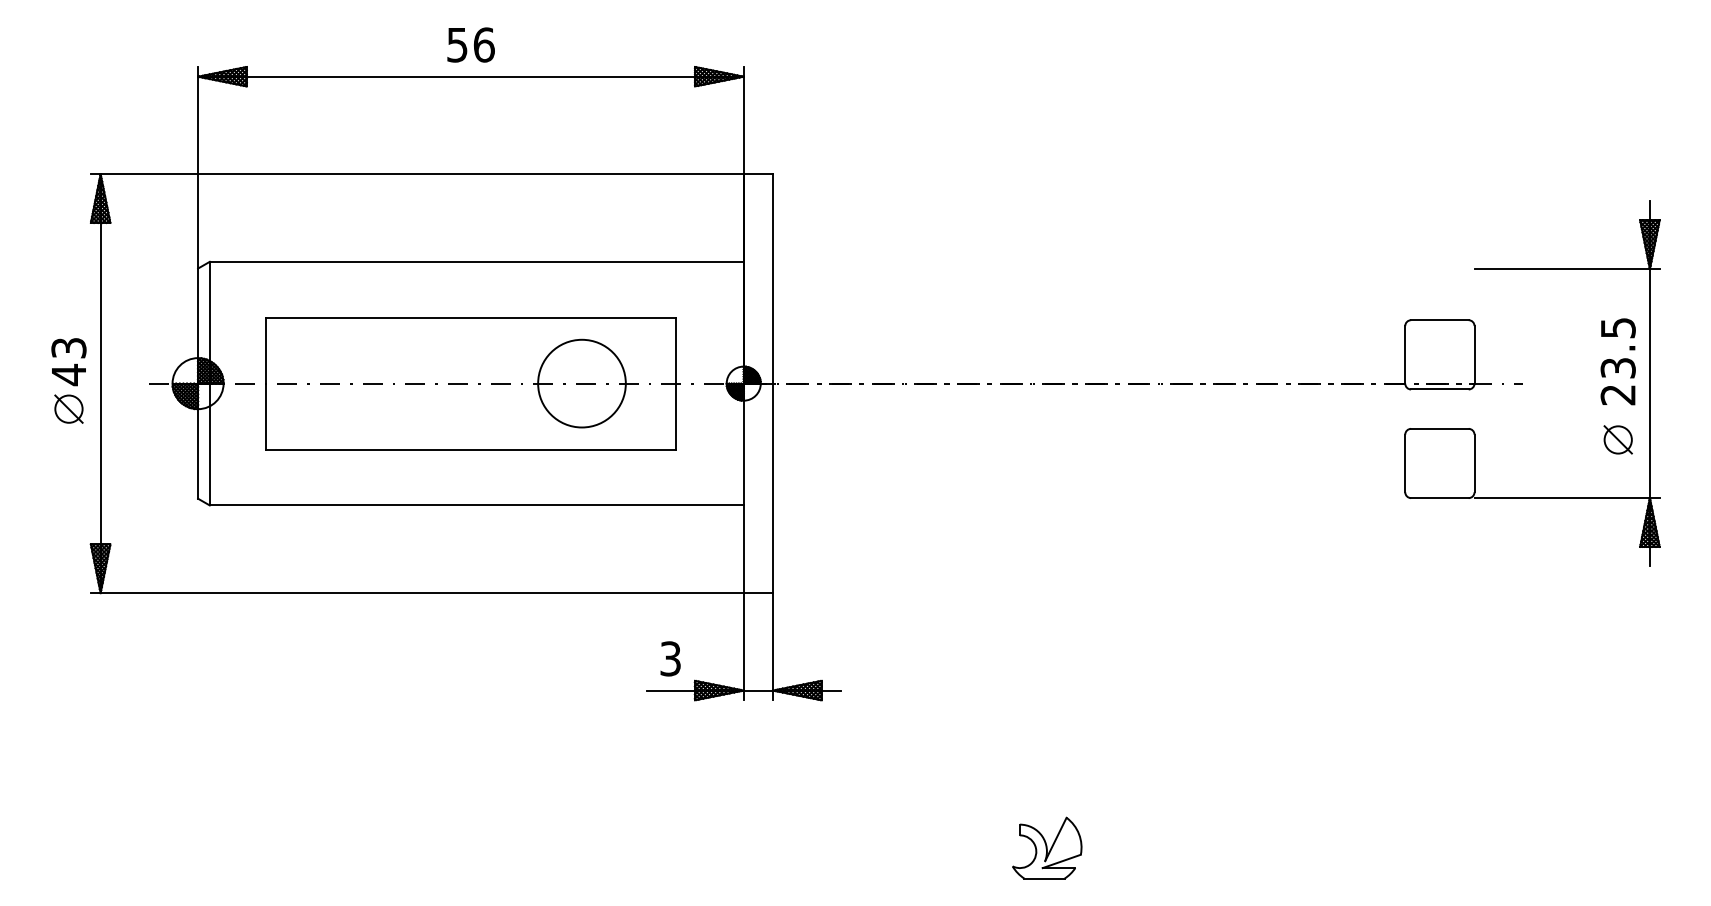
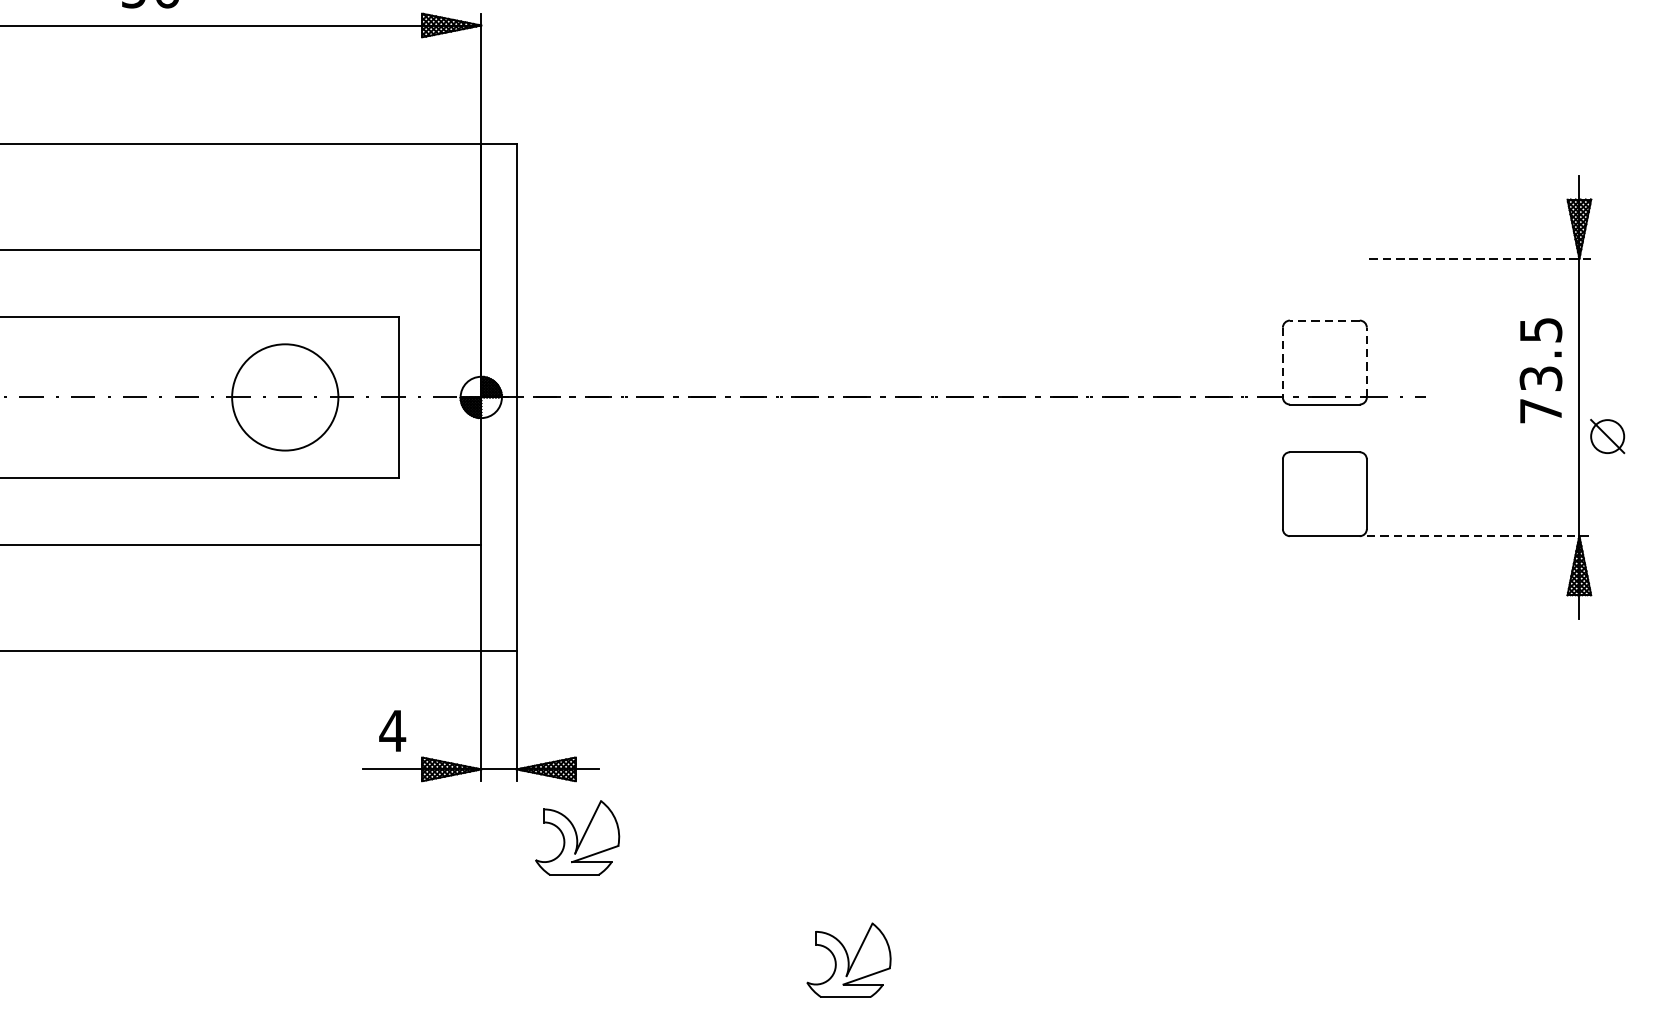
line: (1567, 269) -> (1479, 259), solid -> dashed
line: (1439, 320) -> (1324, 320), solid -> dashed
line: (1405, 354) -> (1283, 362), solid -> dashed
line: (1474, 354) -> (1366, 362), solid -> dashed
text: (1617, 395) -> (1540, 411), 23.5 -> 73.5
part: (1617, 439) -> (1606, 436), moved
line: (1567, 498) -> (1479, 536), solid -> dashed
text: (670, 658) -> (392, 730), 3 -> 4
part: (823, 746) -> (577, 837), added

